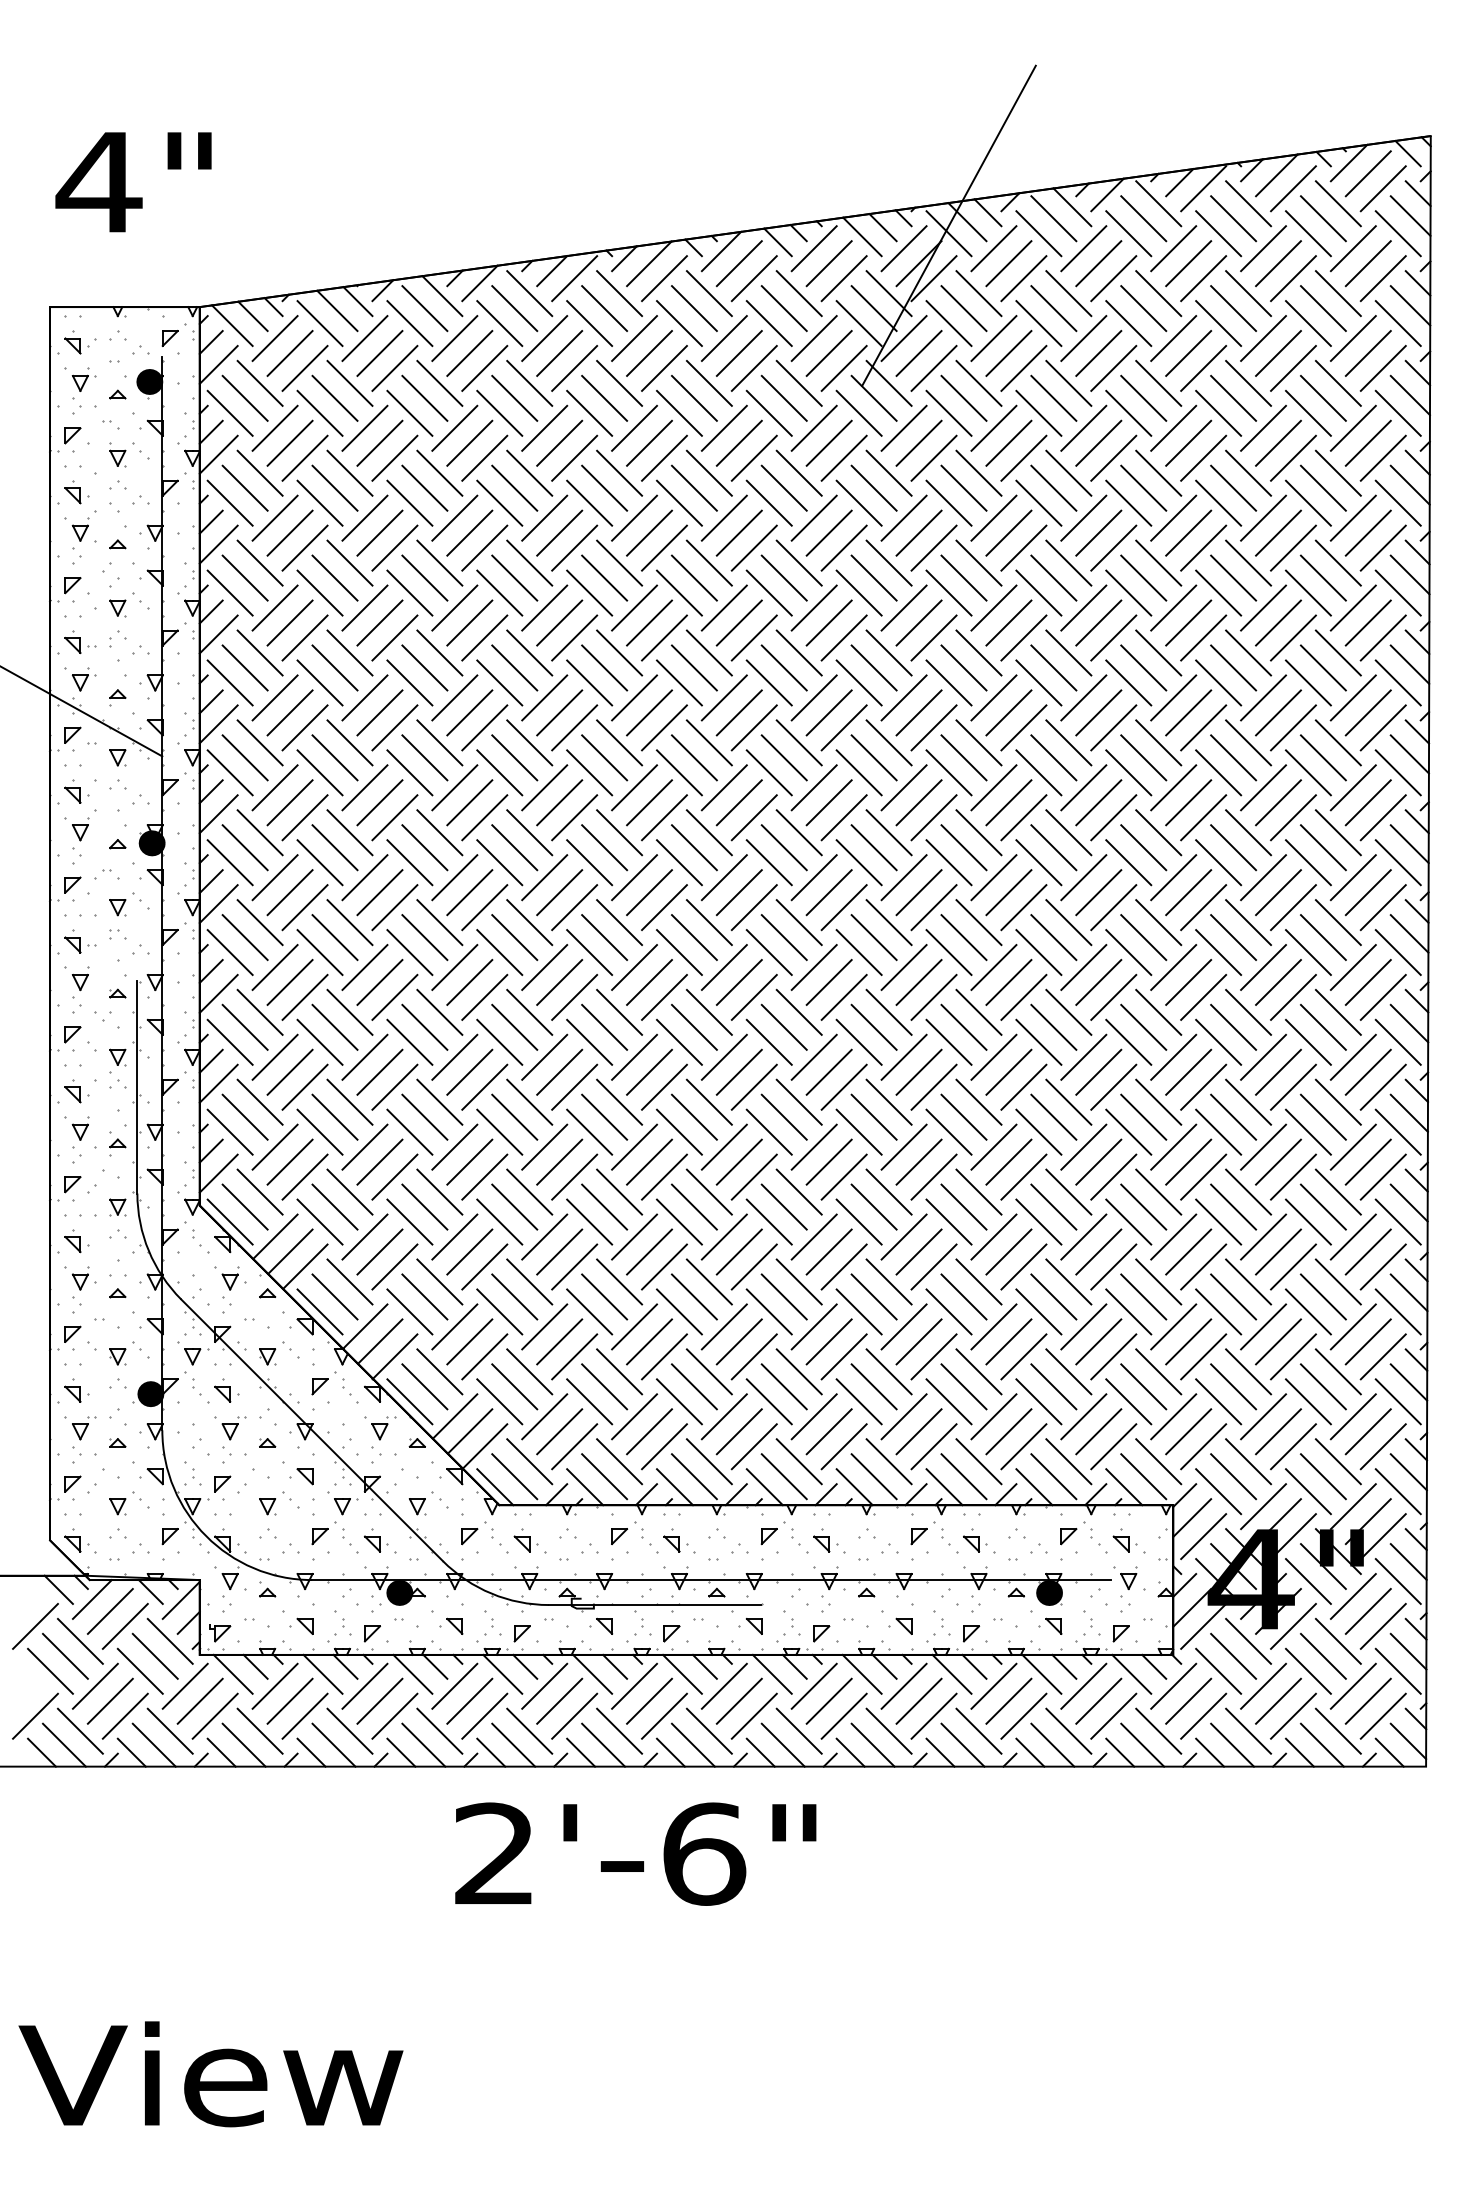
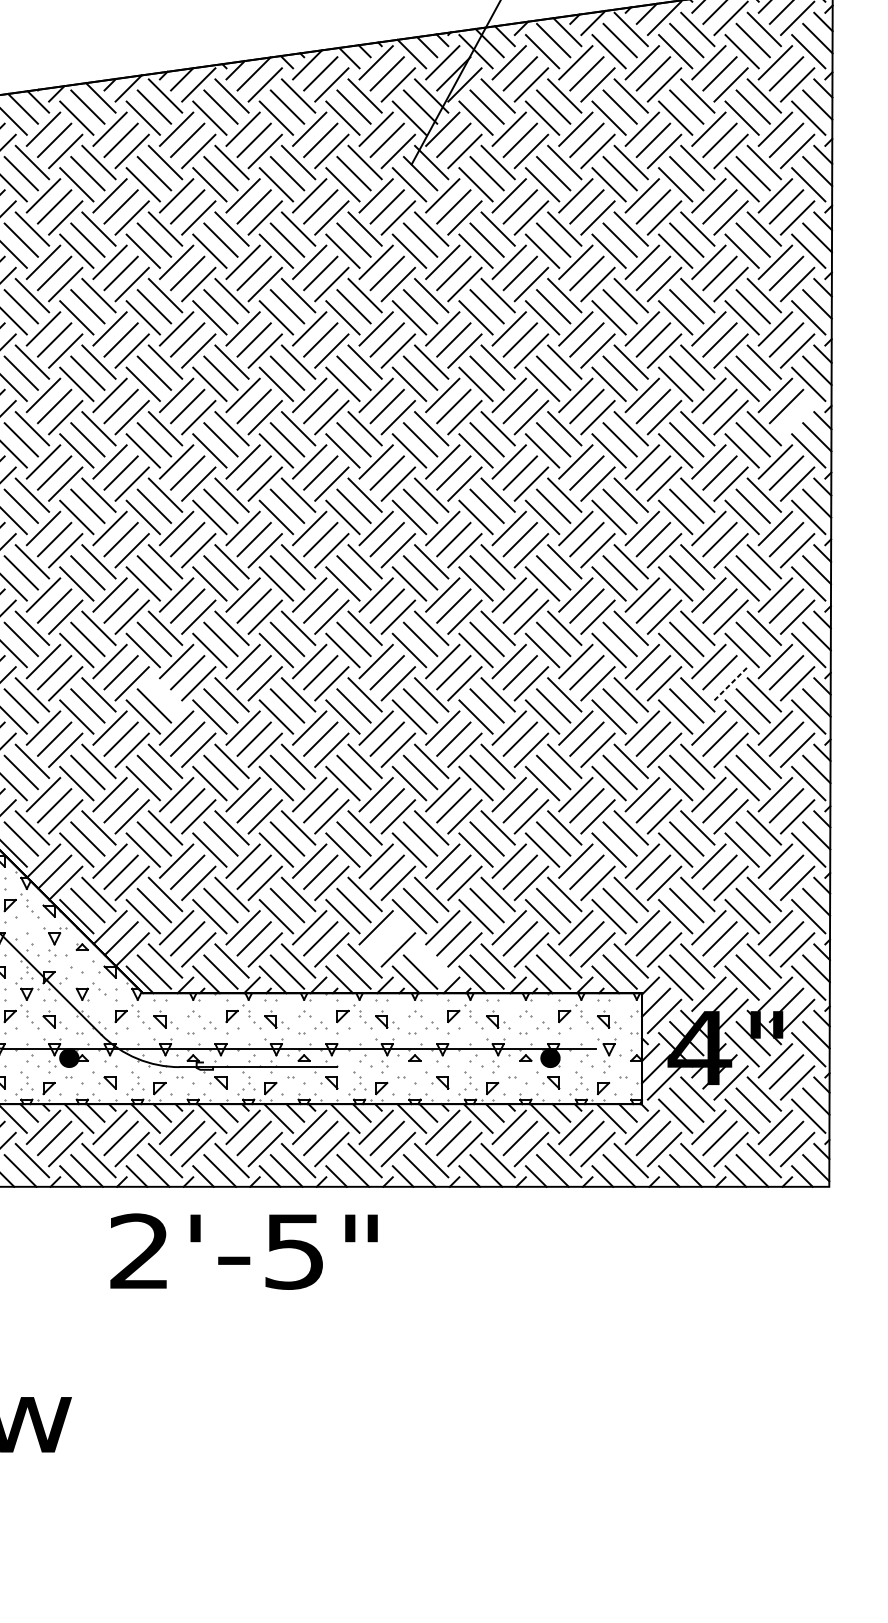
line: (1382, 727) -> (797, 417), removed
line: (1293, 1087) -> (731, 683), solid -> dashed
line: (529, 1101) -> (165, 694), removed
line: (828, 1431) -> (386, 938), removed
line: (888, 1461) -> (431, 960), removed
text: (704, 1853) -> (294, 1251), 2'-6" -> 2'-5"

